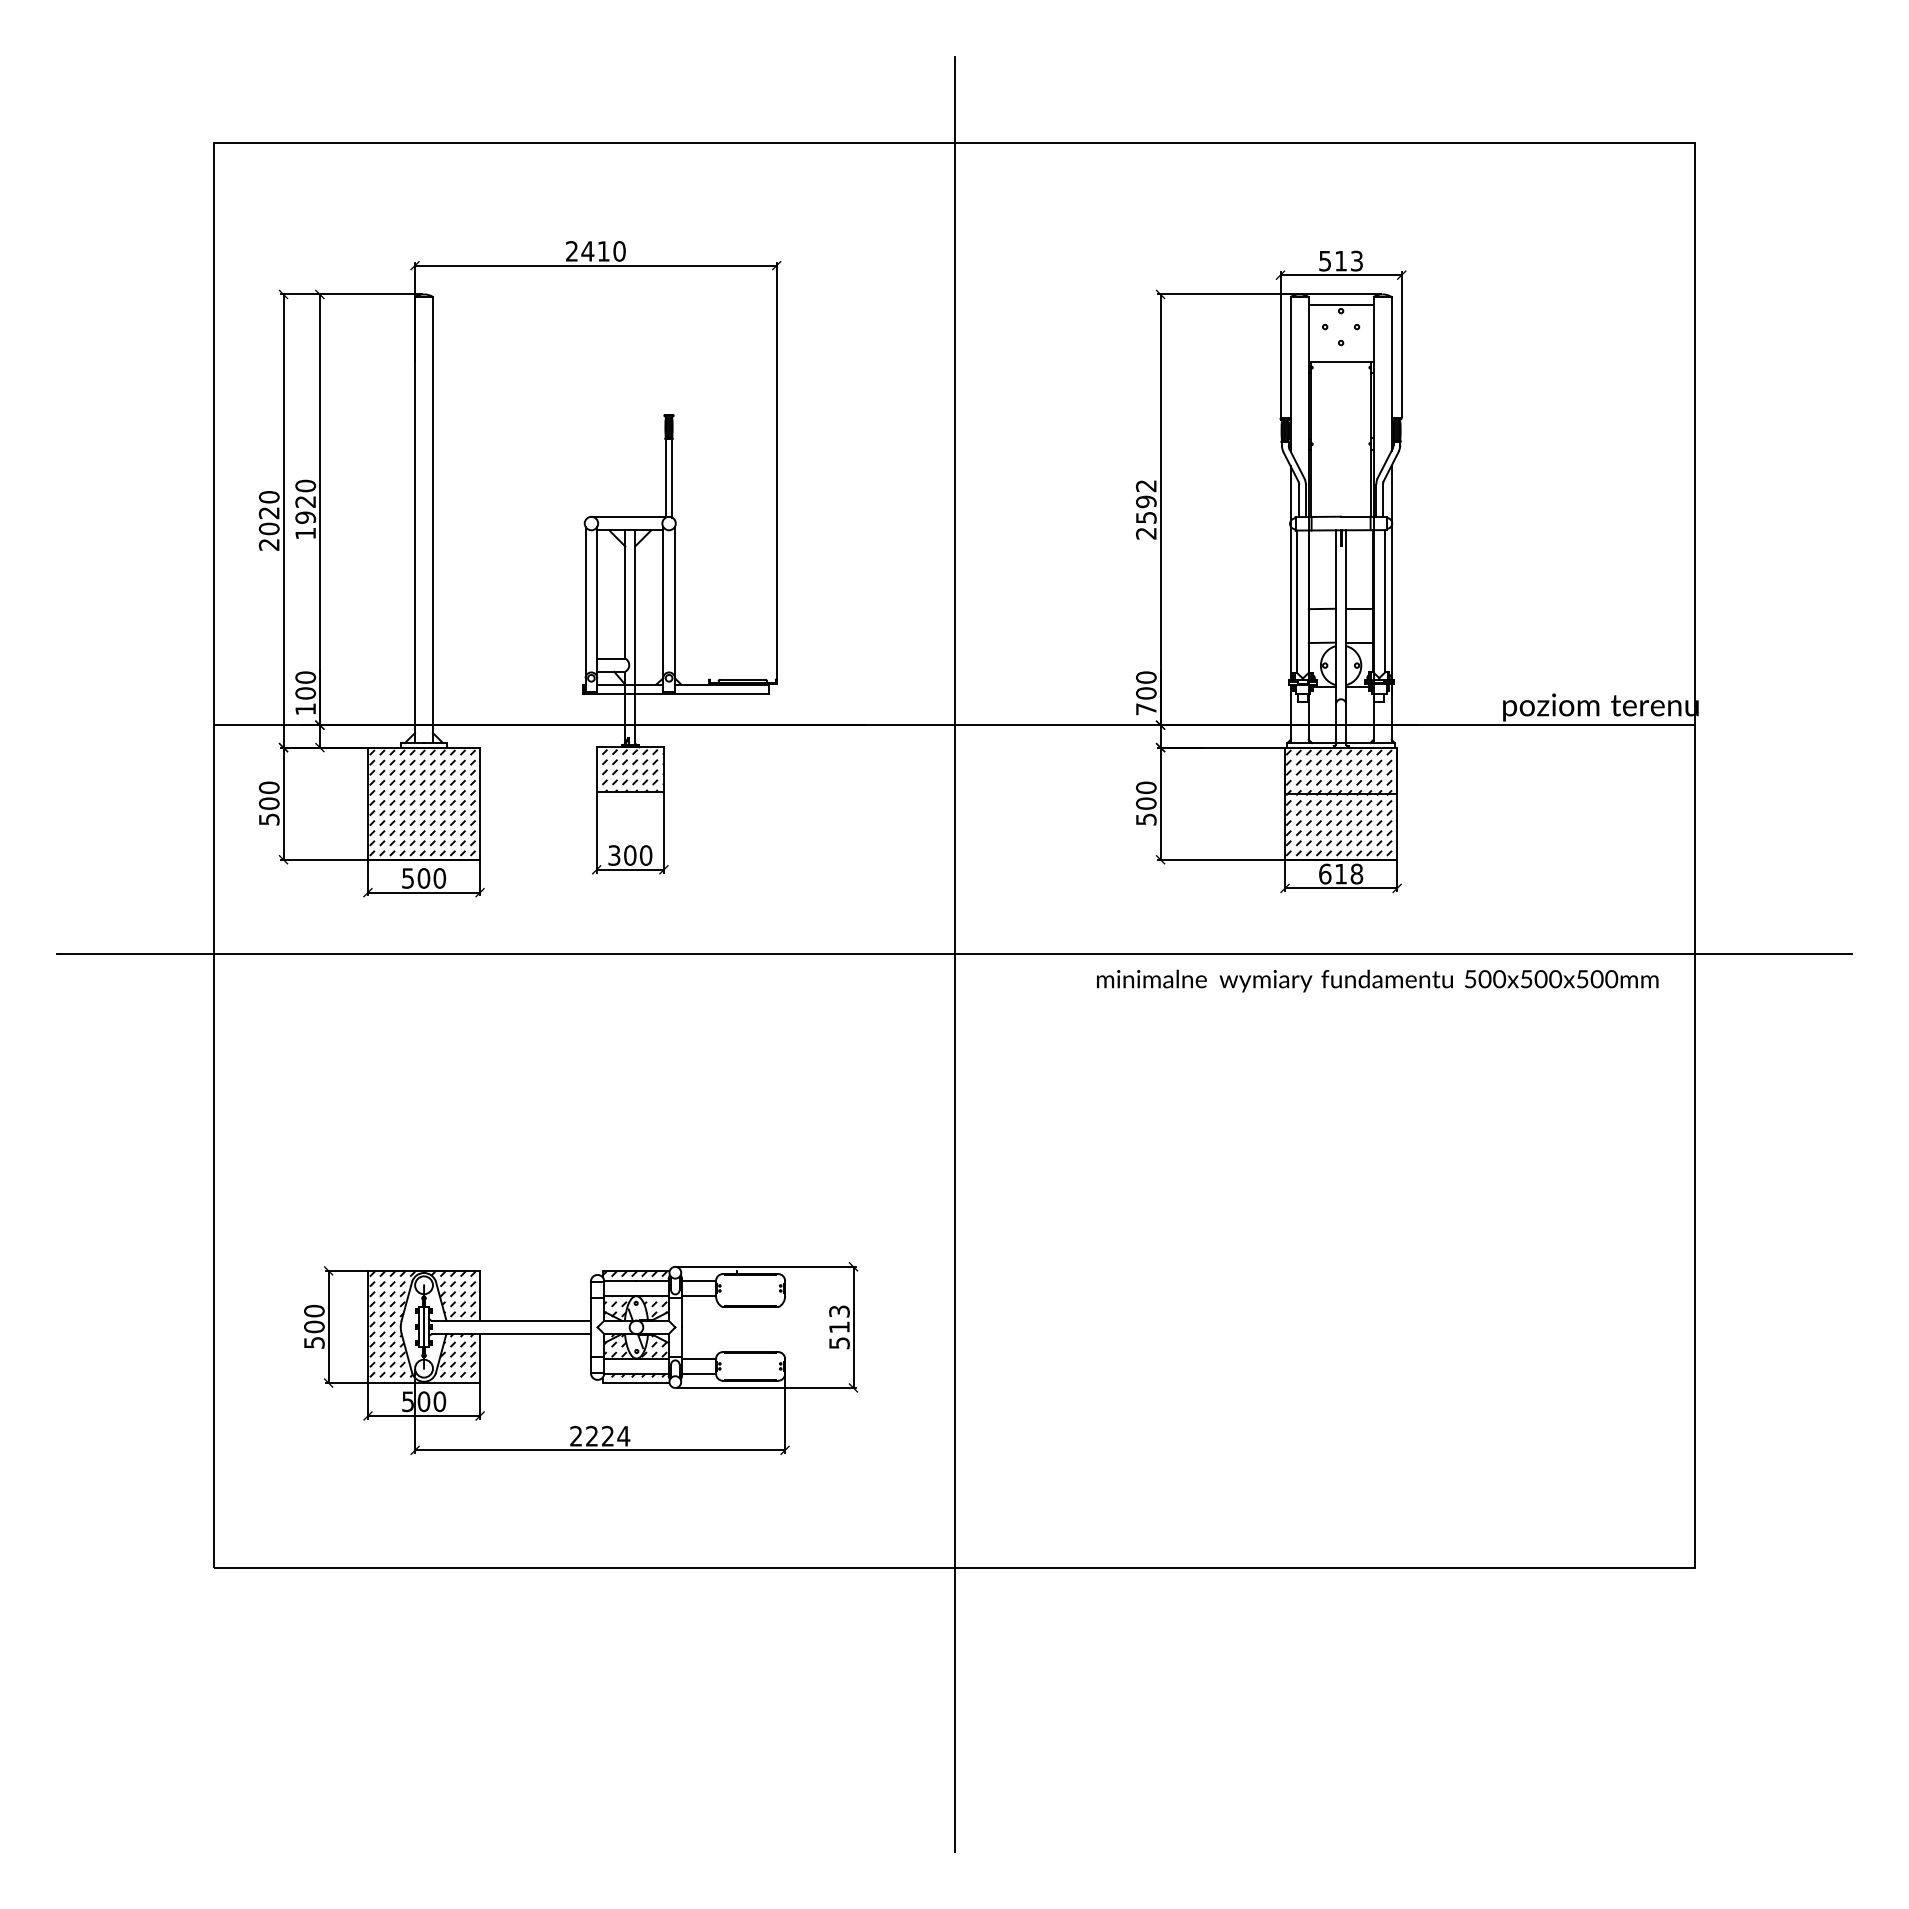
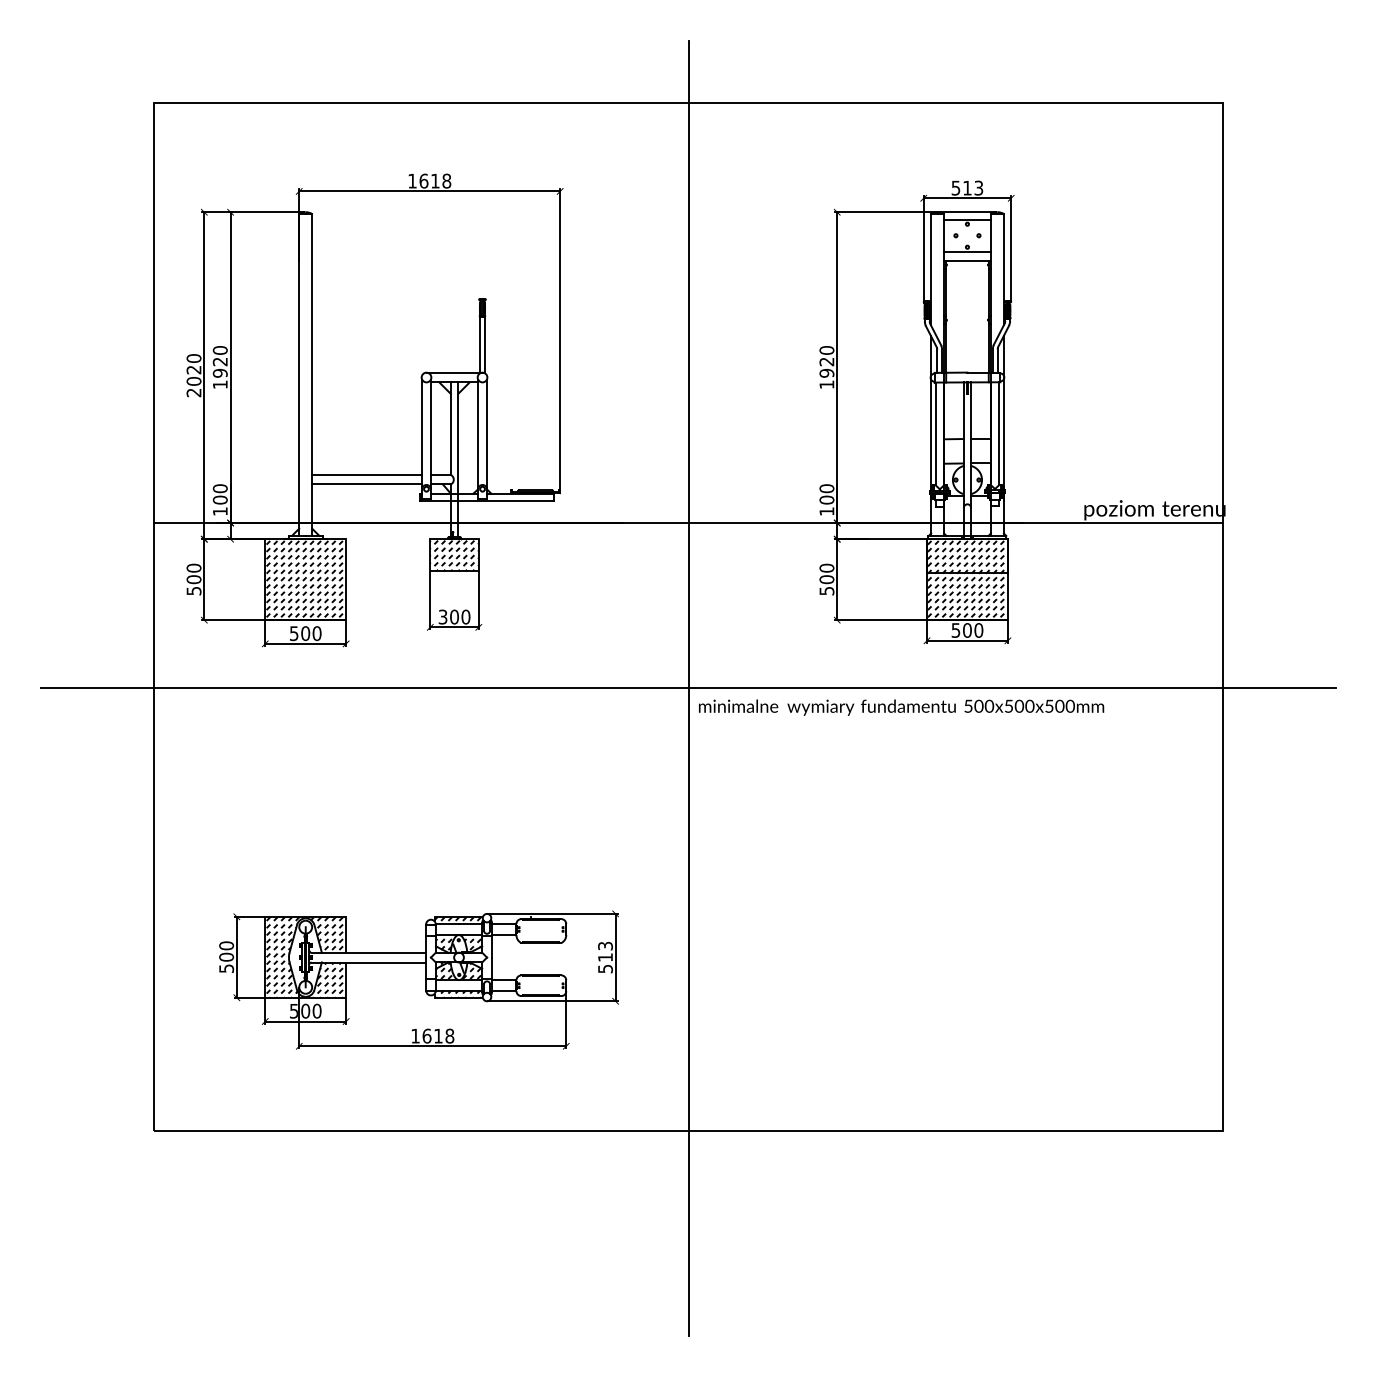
text: (595, 251) -> (429, 181), 2410 -> 1618
line: (1340, 349) -> (967, 251), added
text: (1146, 509) -> (827, 367), 2592 -> 1920
line: (508, 658) -> (366, 474), added
line: (508, 671) -> (366, 484), added
text: (1146, 709) -> (827, 511), 700 -> 100
text: (1341, 873) -> (967, 630), 618 -> 500
text: (1377, 980) -> (901, 707), moved
text: (600, 1435) -> (433, 1035), 2224 -> 1618

